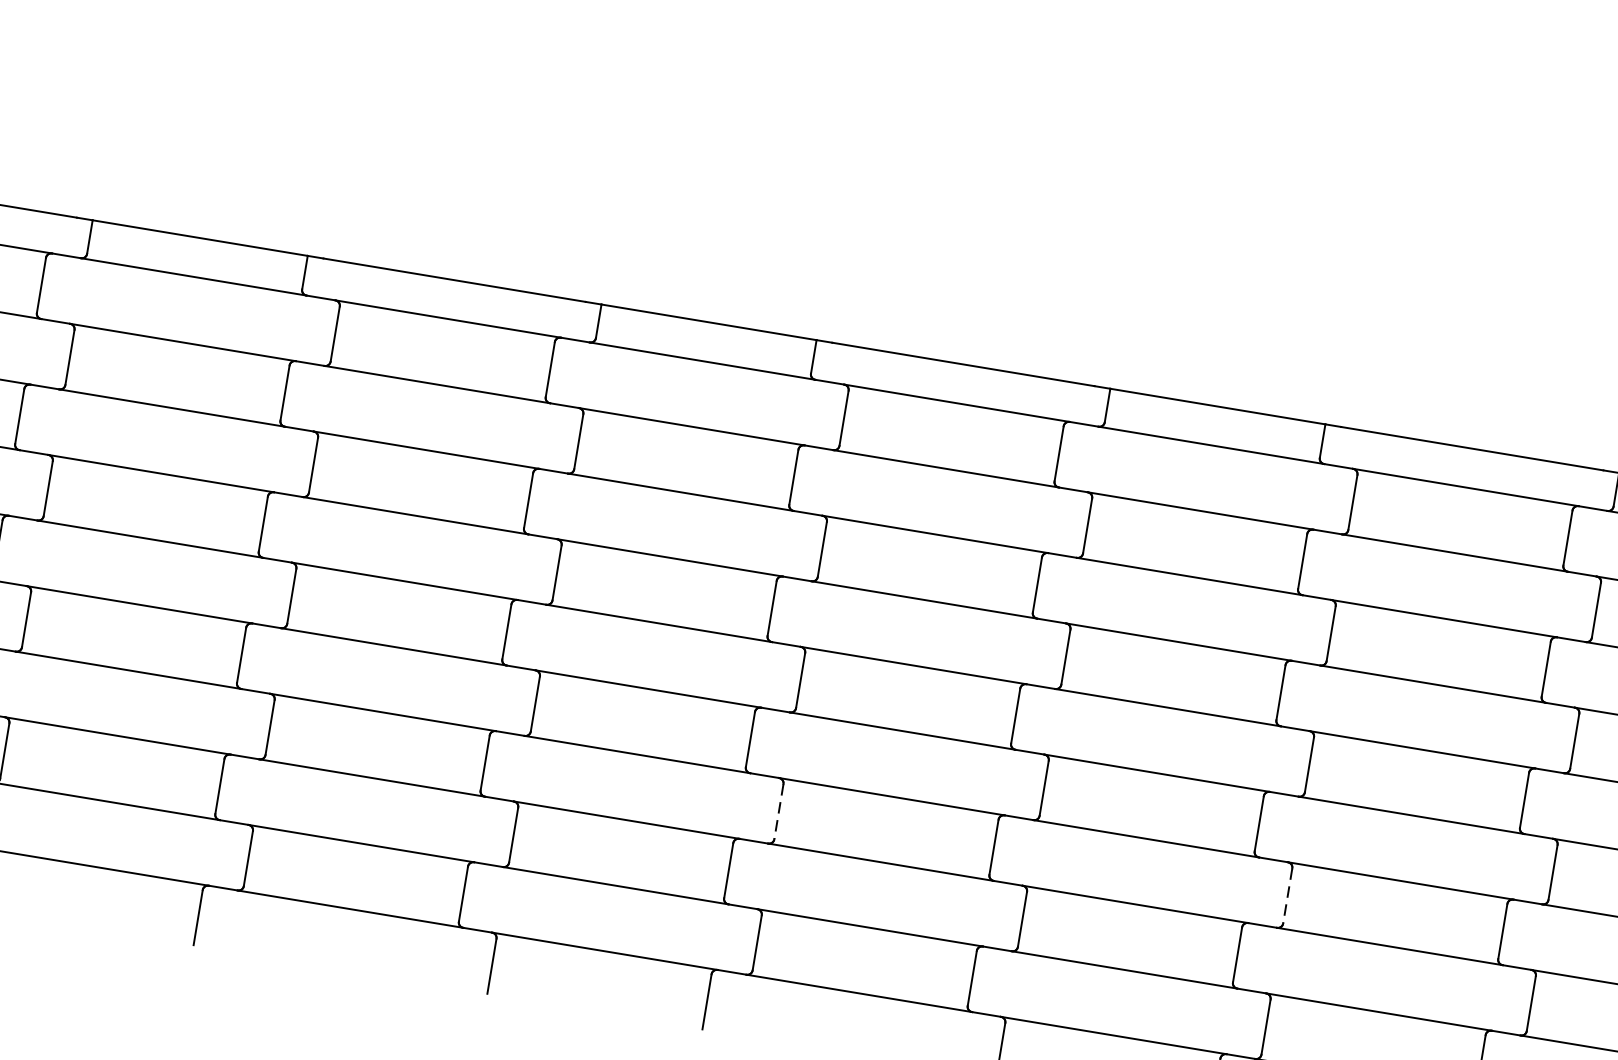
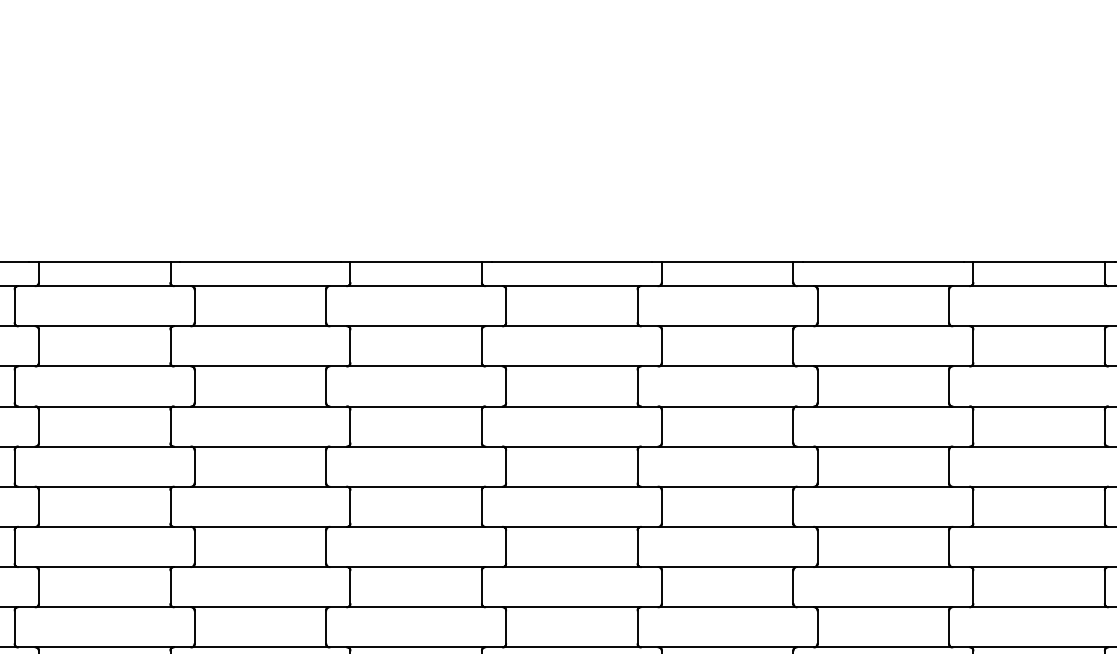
line: (779, 810) -> (506, 546), dashed -> solid
line: (1287, 895) -> (817, 546), dashed -> solid

